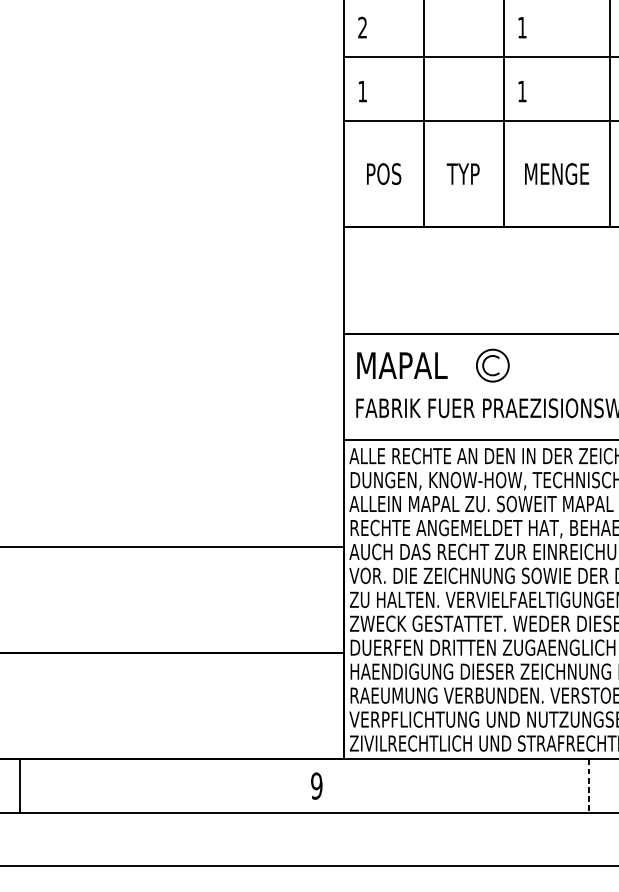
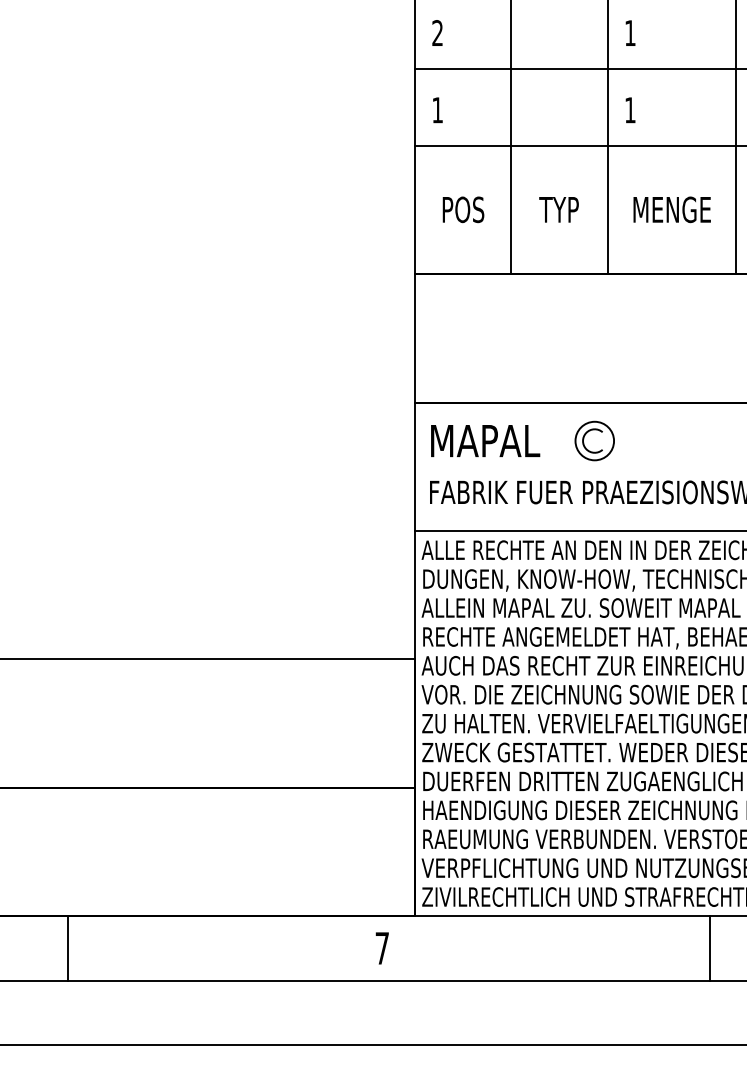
line: (20, 786) -> (68, 948), moved
text: (316, 786) -> (382, 948), 9 -> 7
line: (588, 786) -> (710, 948), dashed -> solid

